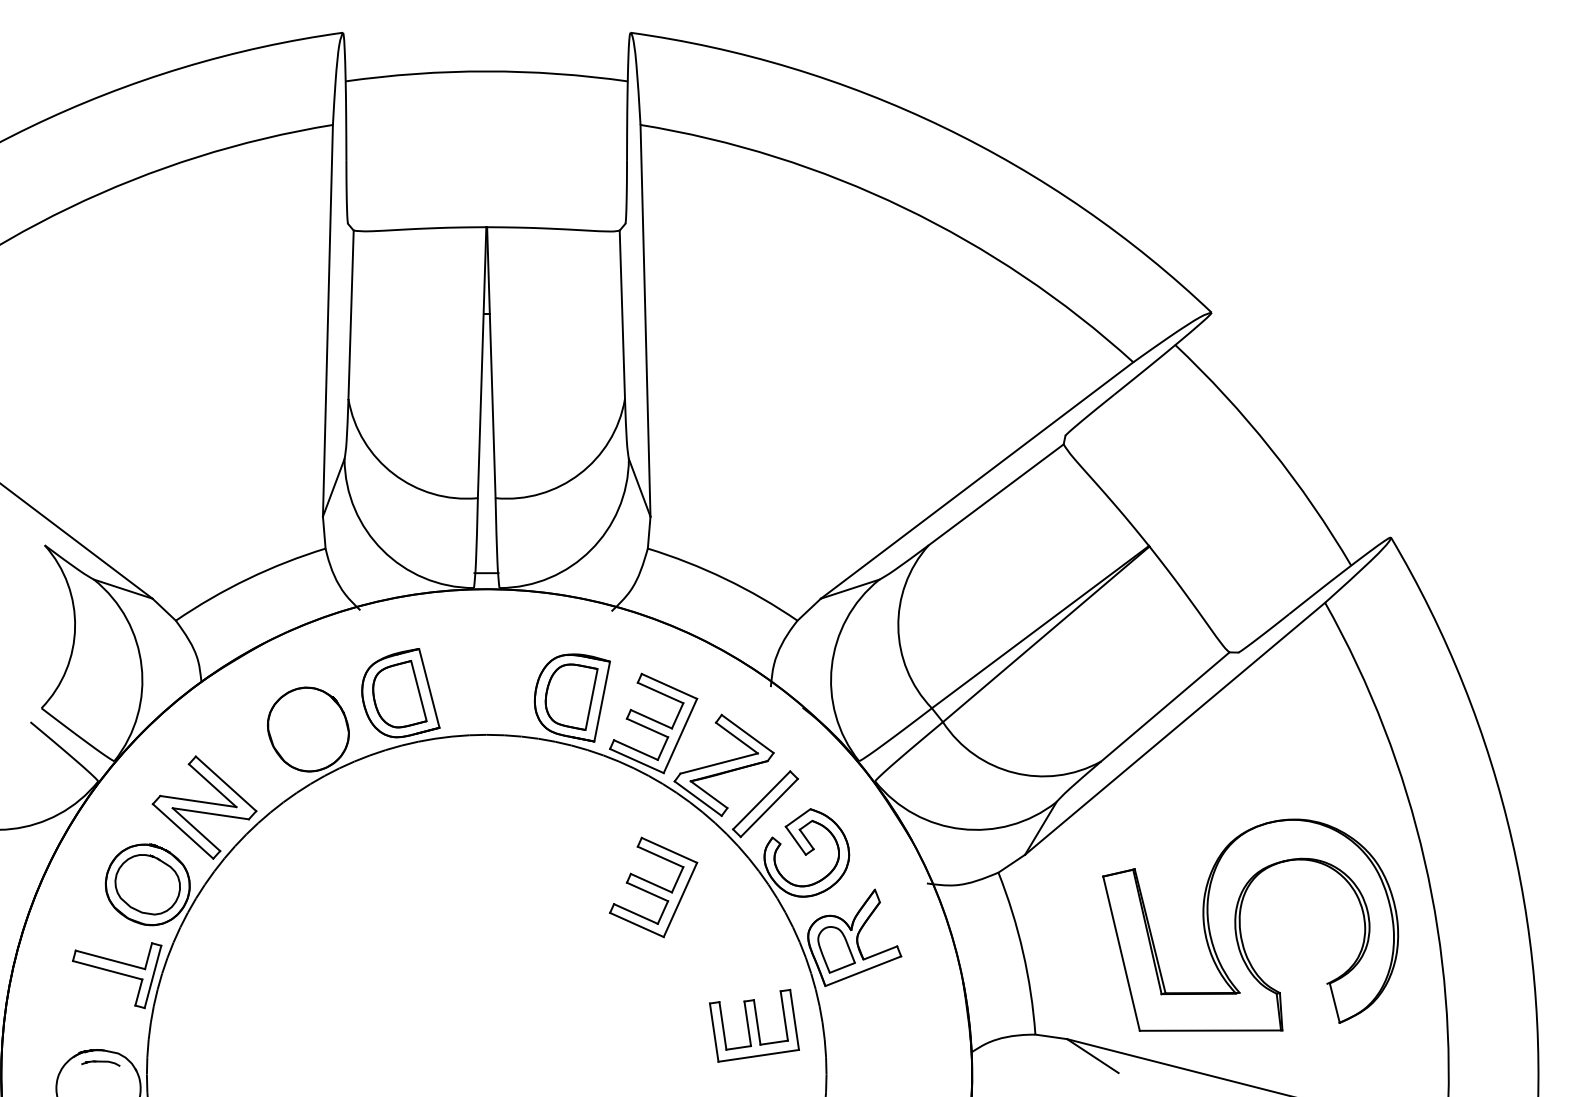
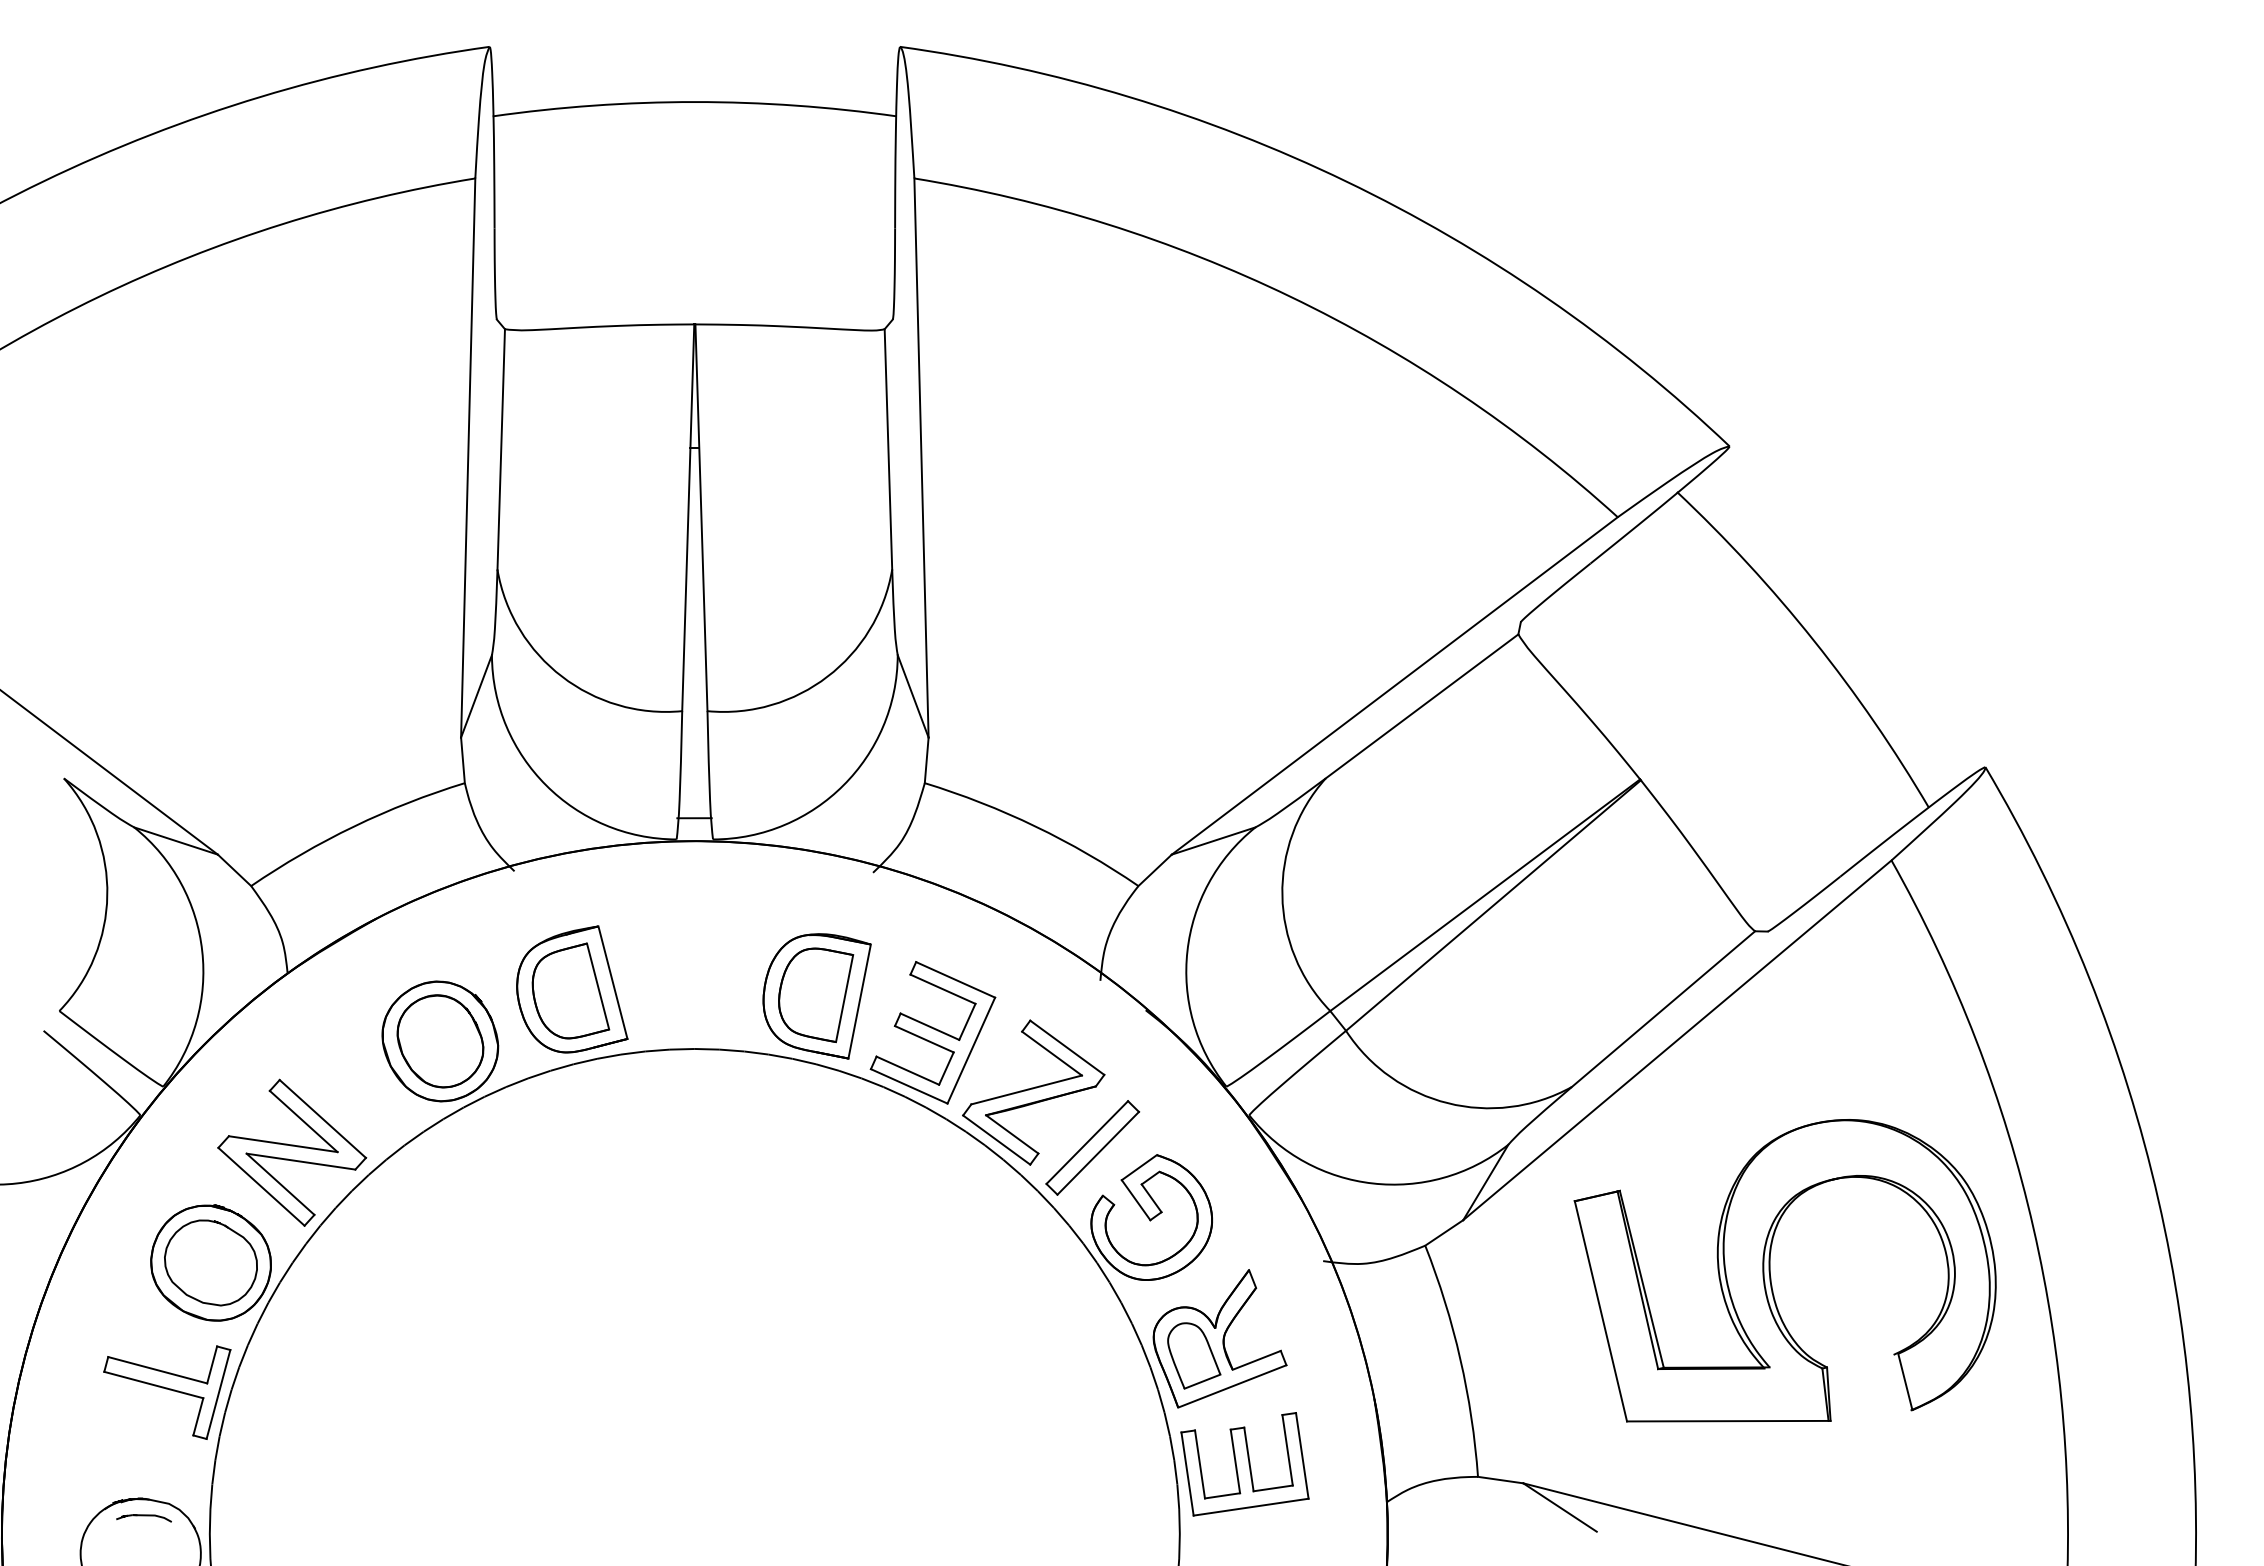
part: (308, 729) -> (440, 1041), added
part: (653, 887) -> (932, 1266), removed
part: (1240, 925) -> (1770, 1270), moved
part: (754, 1025) -> (1244, 1464), moved

